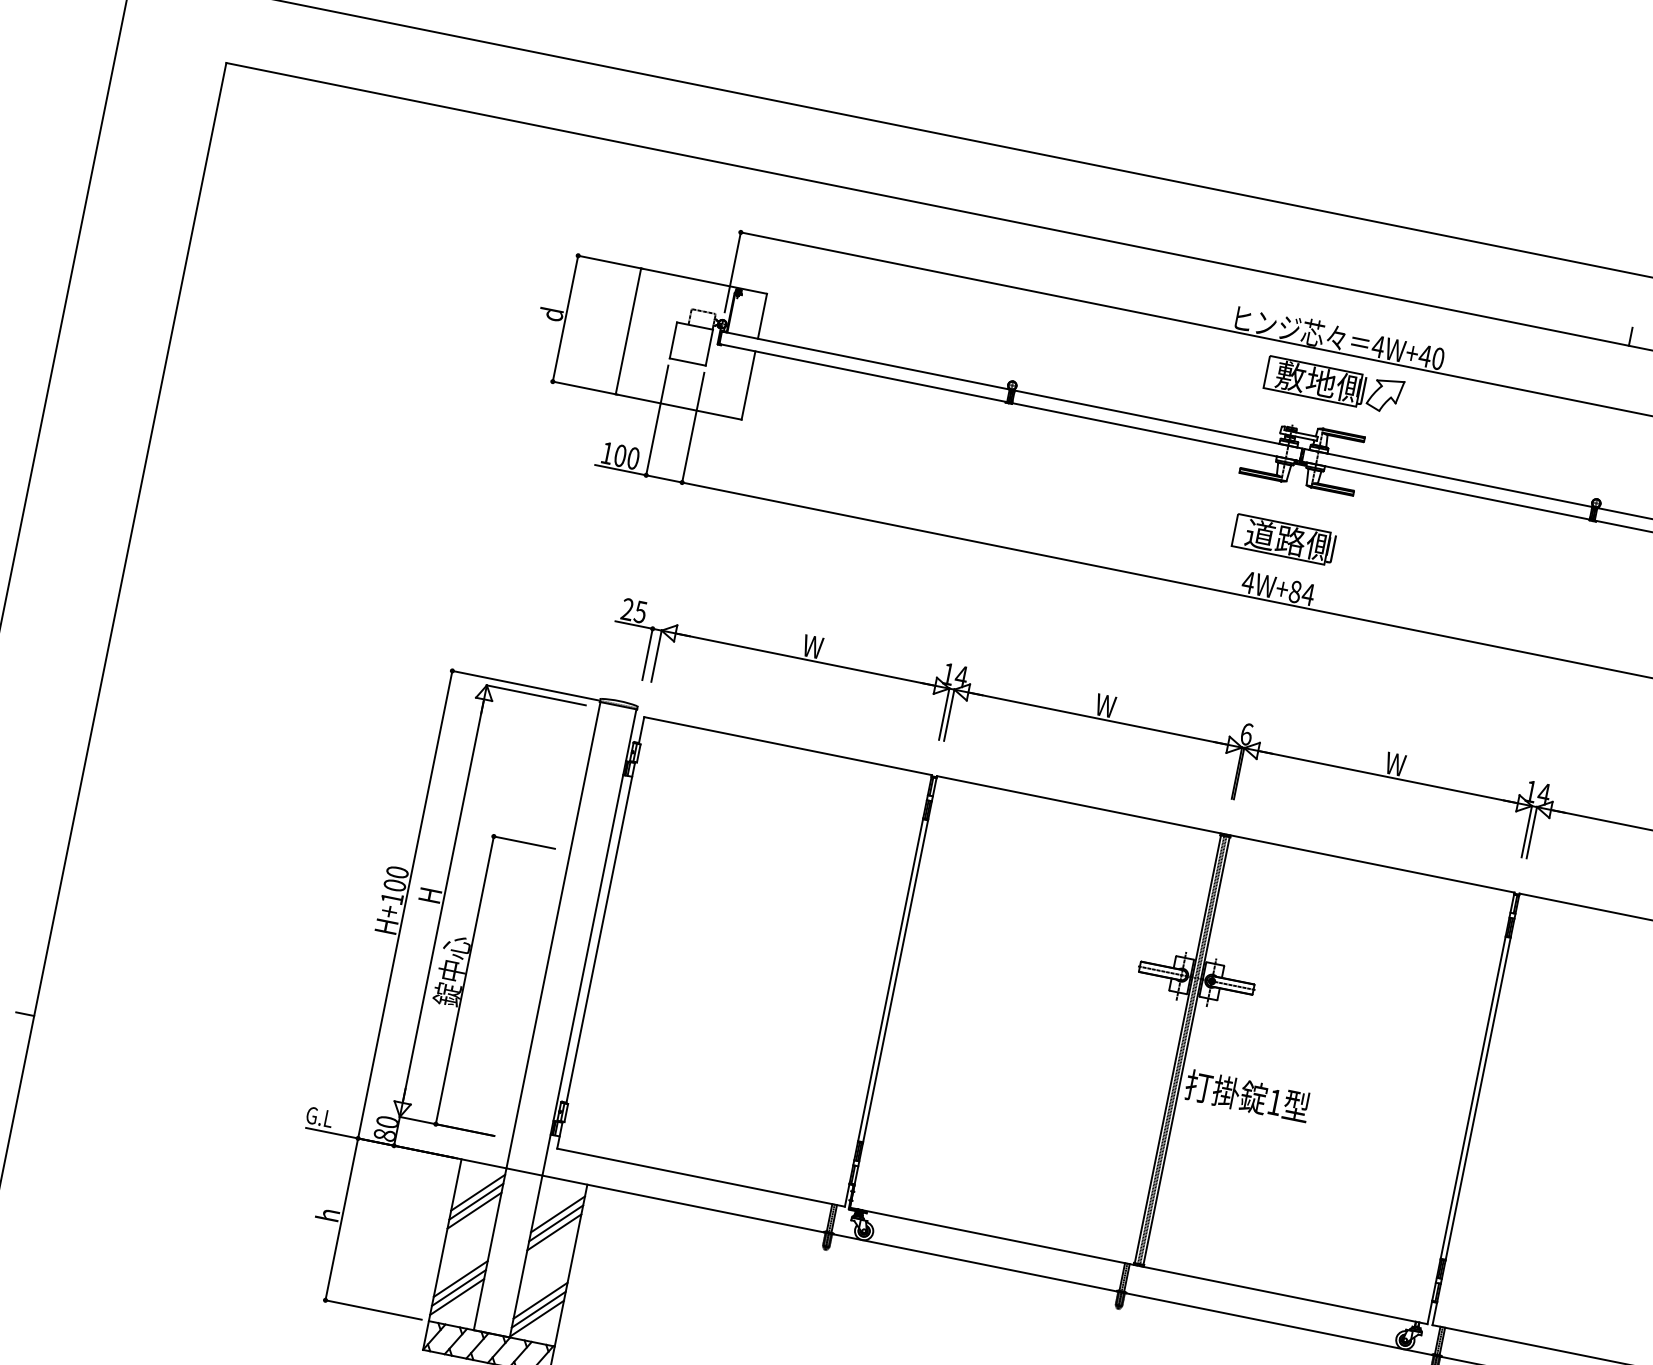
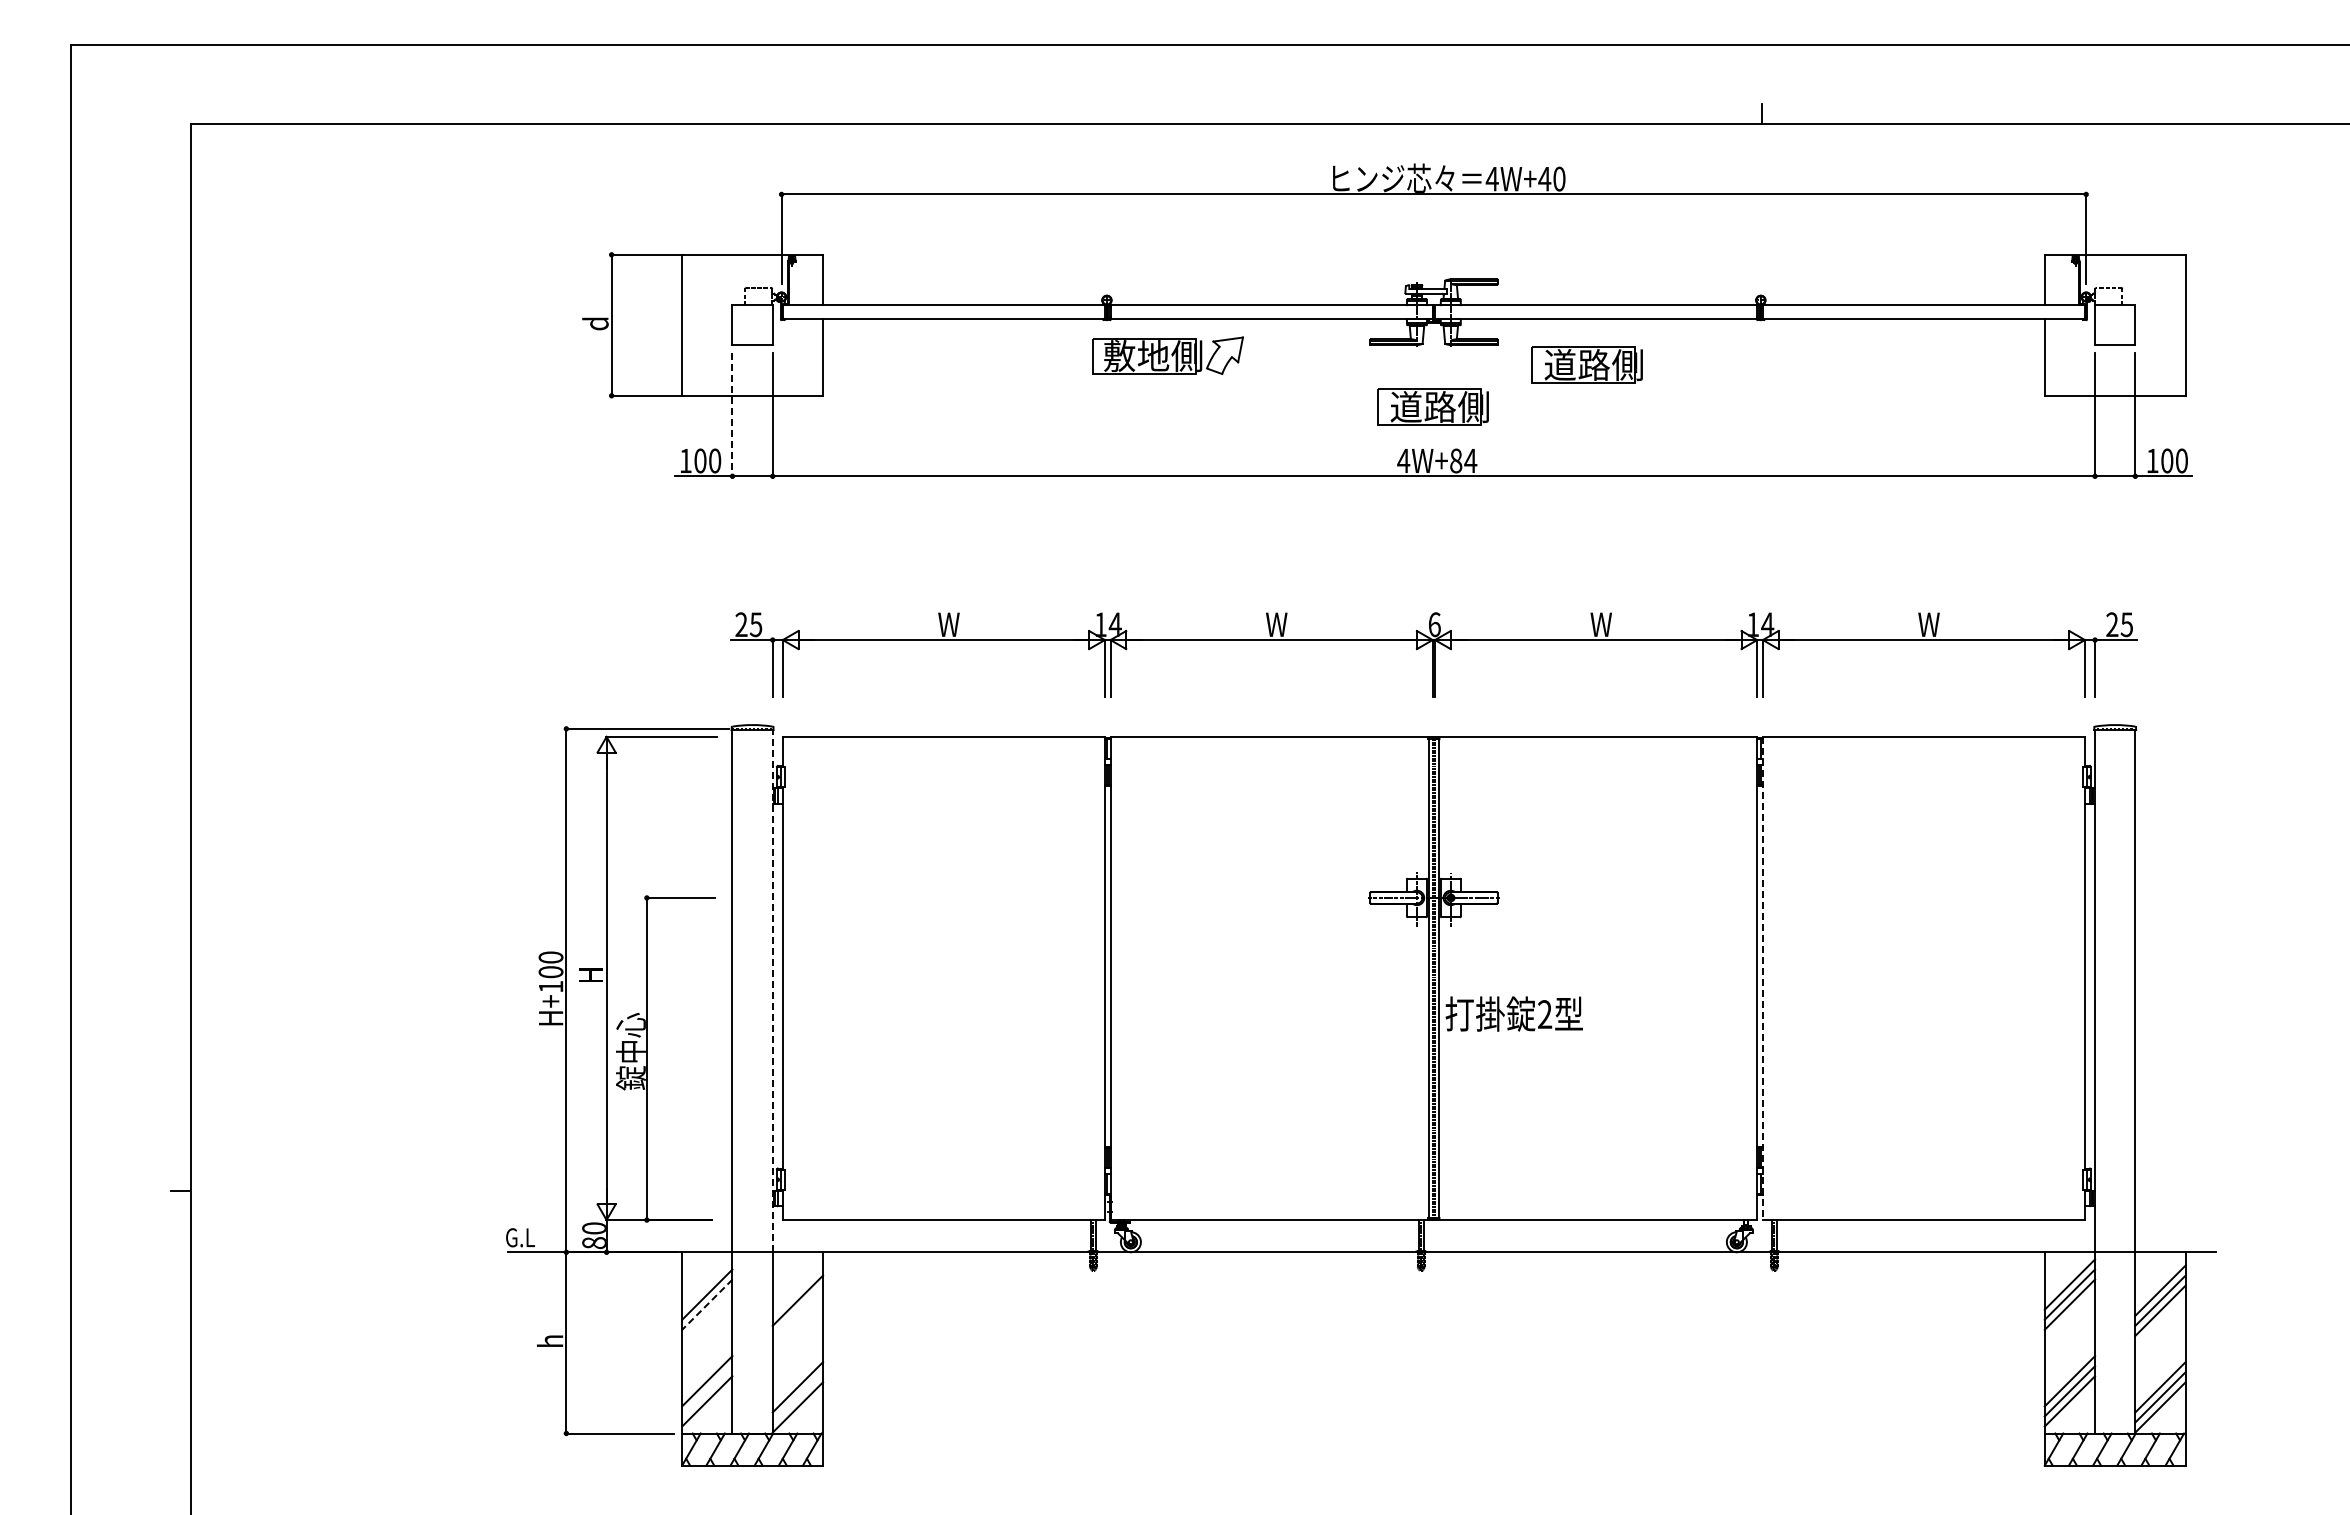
part: (1333, 384) -> (1167, 355), moved
line: (657, 421) -> (732, 415), solid -> dashed
part: (1429, 529) -> (1586, 364), added
line: (589, 941) -> (772, 990), solid -> dashed
text: (1275, 1102) -> (1545, 1014), 1 -> 2
line: (1475, 1109) -> (1762, 978), solid -> dashed
line: (478, 1192) -> (707, 1284), removed
line: (474, 1210) -> (707, 1304), solid -> dashed
line: (557, 1214) -> (797, 1290), removed
line: (554, 1232) -> (797, 1310), removed
line: (459, 1288) -> (707, 1391), removed
line: (538, 1309) -> (797, 1397), removed

